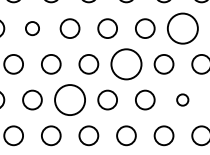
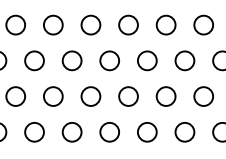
circle: (32, 28) -> (53, 24), size x1.43
circle: (182, 28) -> (203, 24), size x0.62
circle: (125, 64) -> (146, 60), size x0.62
circle: (69, 100) -> (90, 96), size x0.62
circle: (182, 100) -> (203, 96), size x1.67

